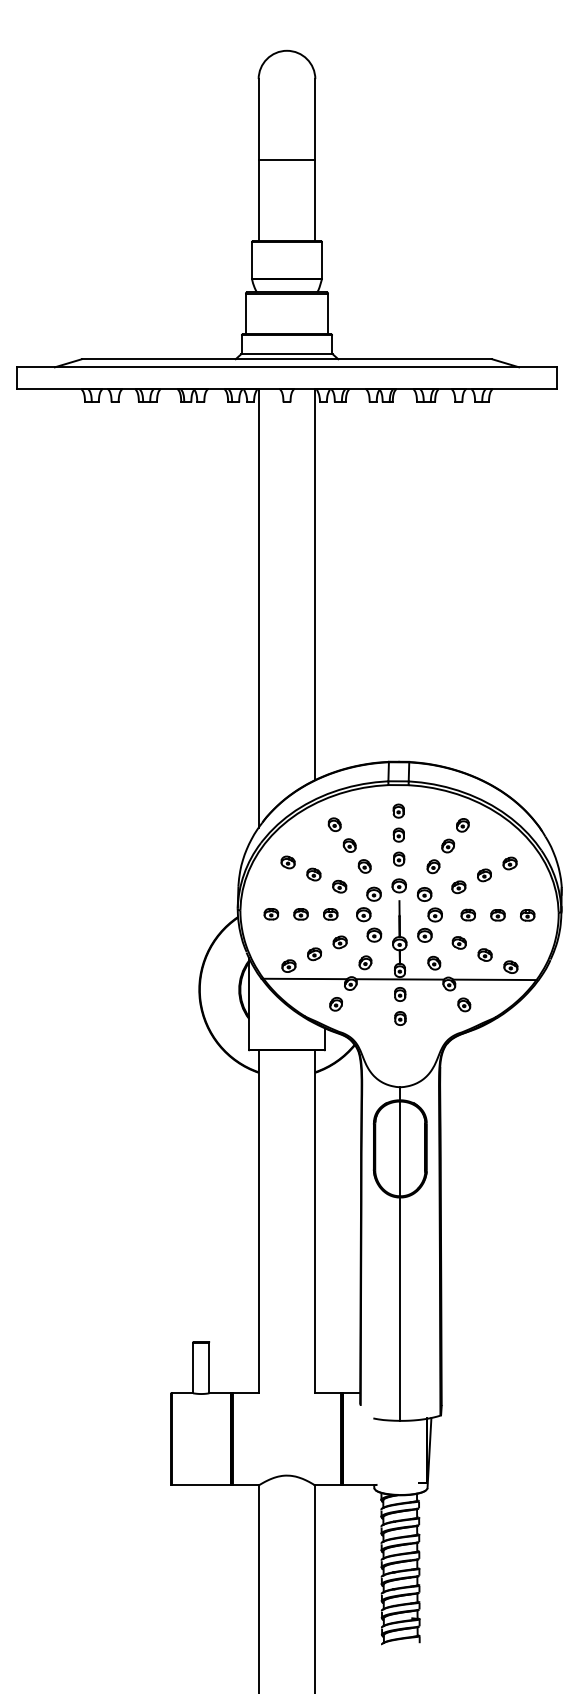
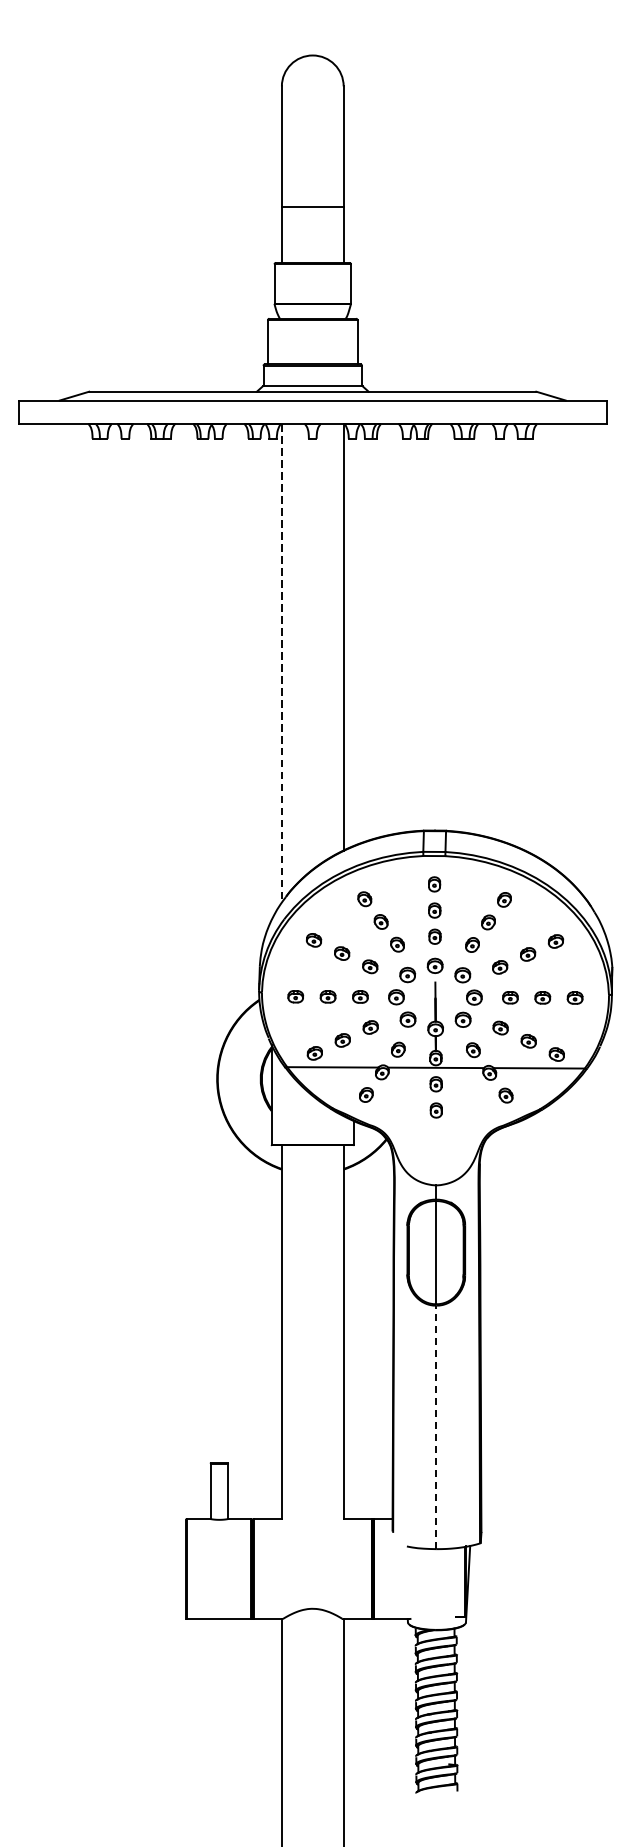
line: (286, 160) -> (312, 207), moved
line: (258, 608) -> (281, 663), solid -> dashed
line: (400, 1309) -> (436, 1427), solid -> dashed

